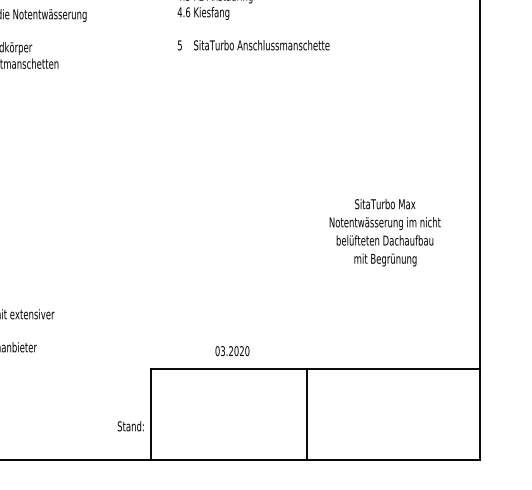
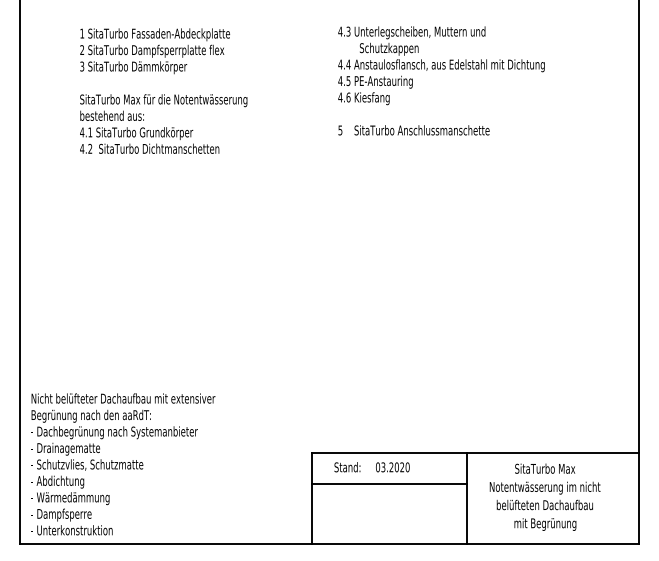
text: (384, 231) -> (544, 496), moved
text: (232, 351) -> (392, 467), moved
line: (229, 399) -> (389, 483), added
text: (130, 426) -> (347, 467), moved

